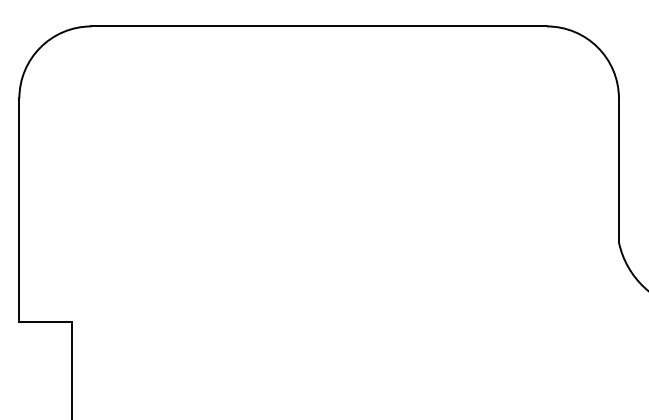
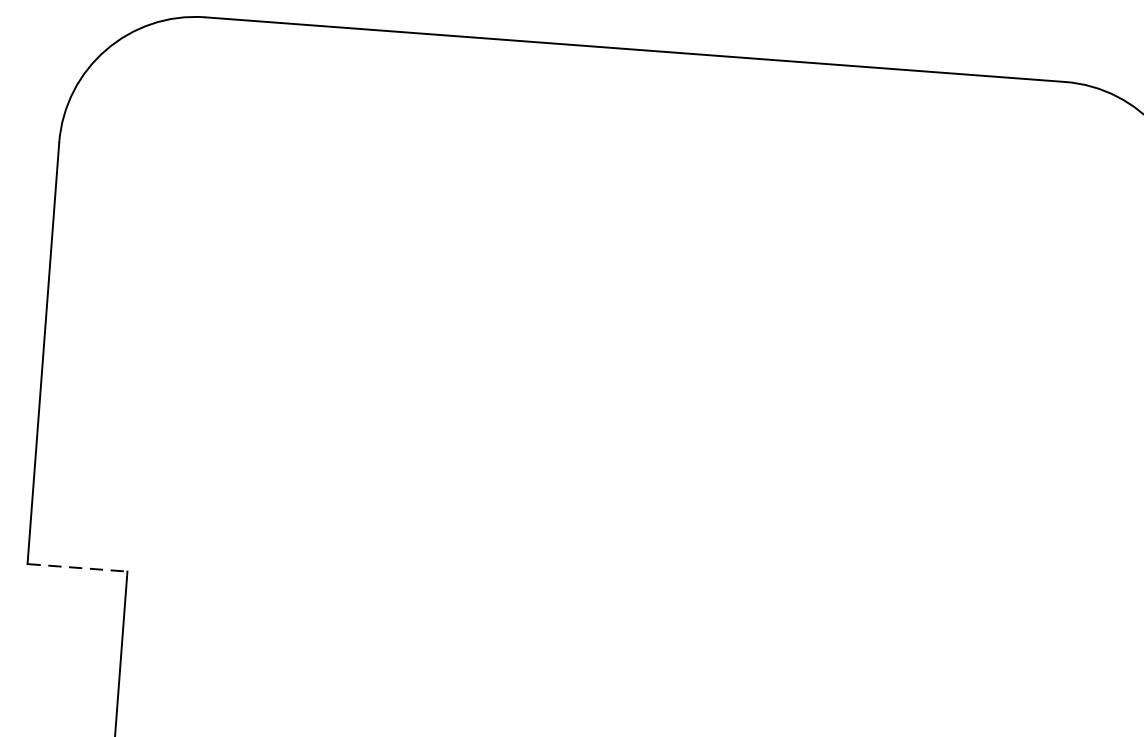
line: (46, 321) -> (78, 567), solid -> dashed

